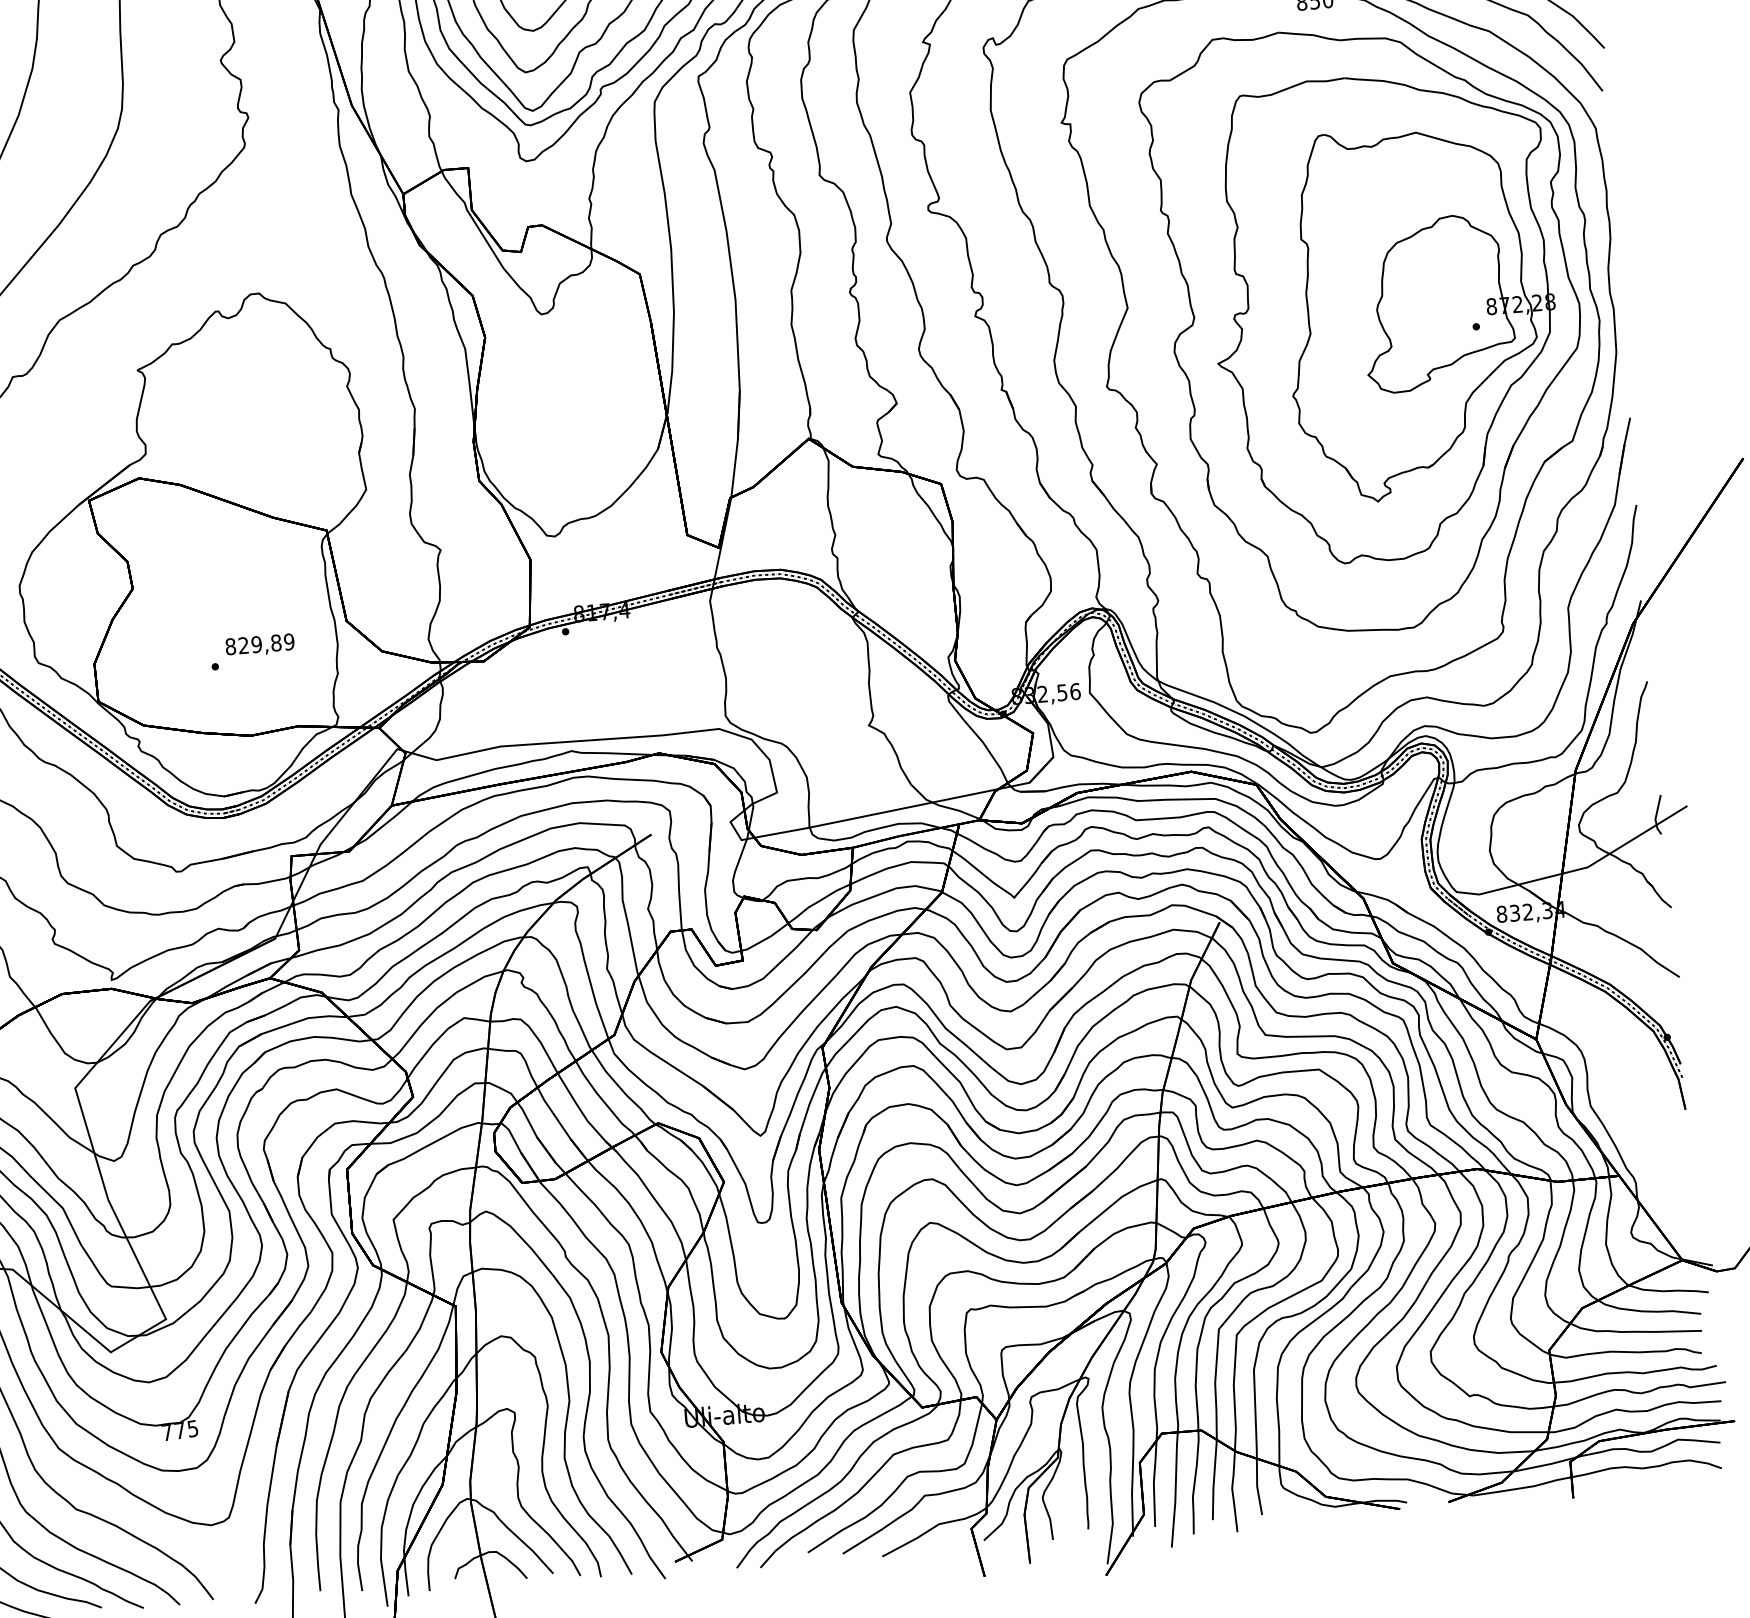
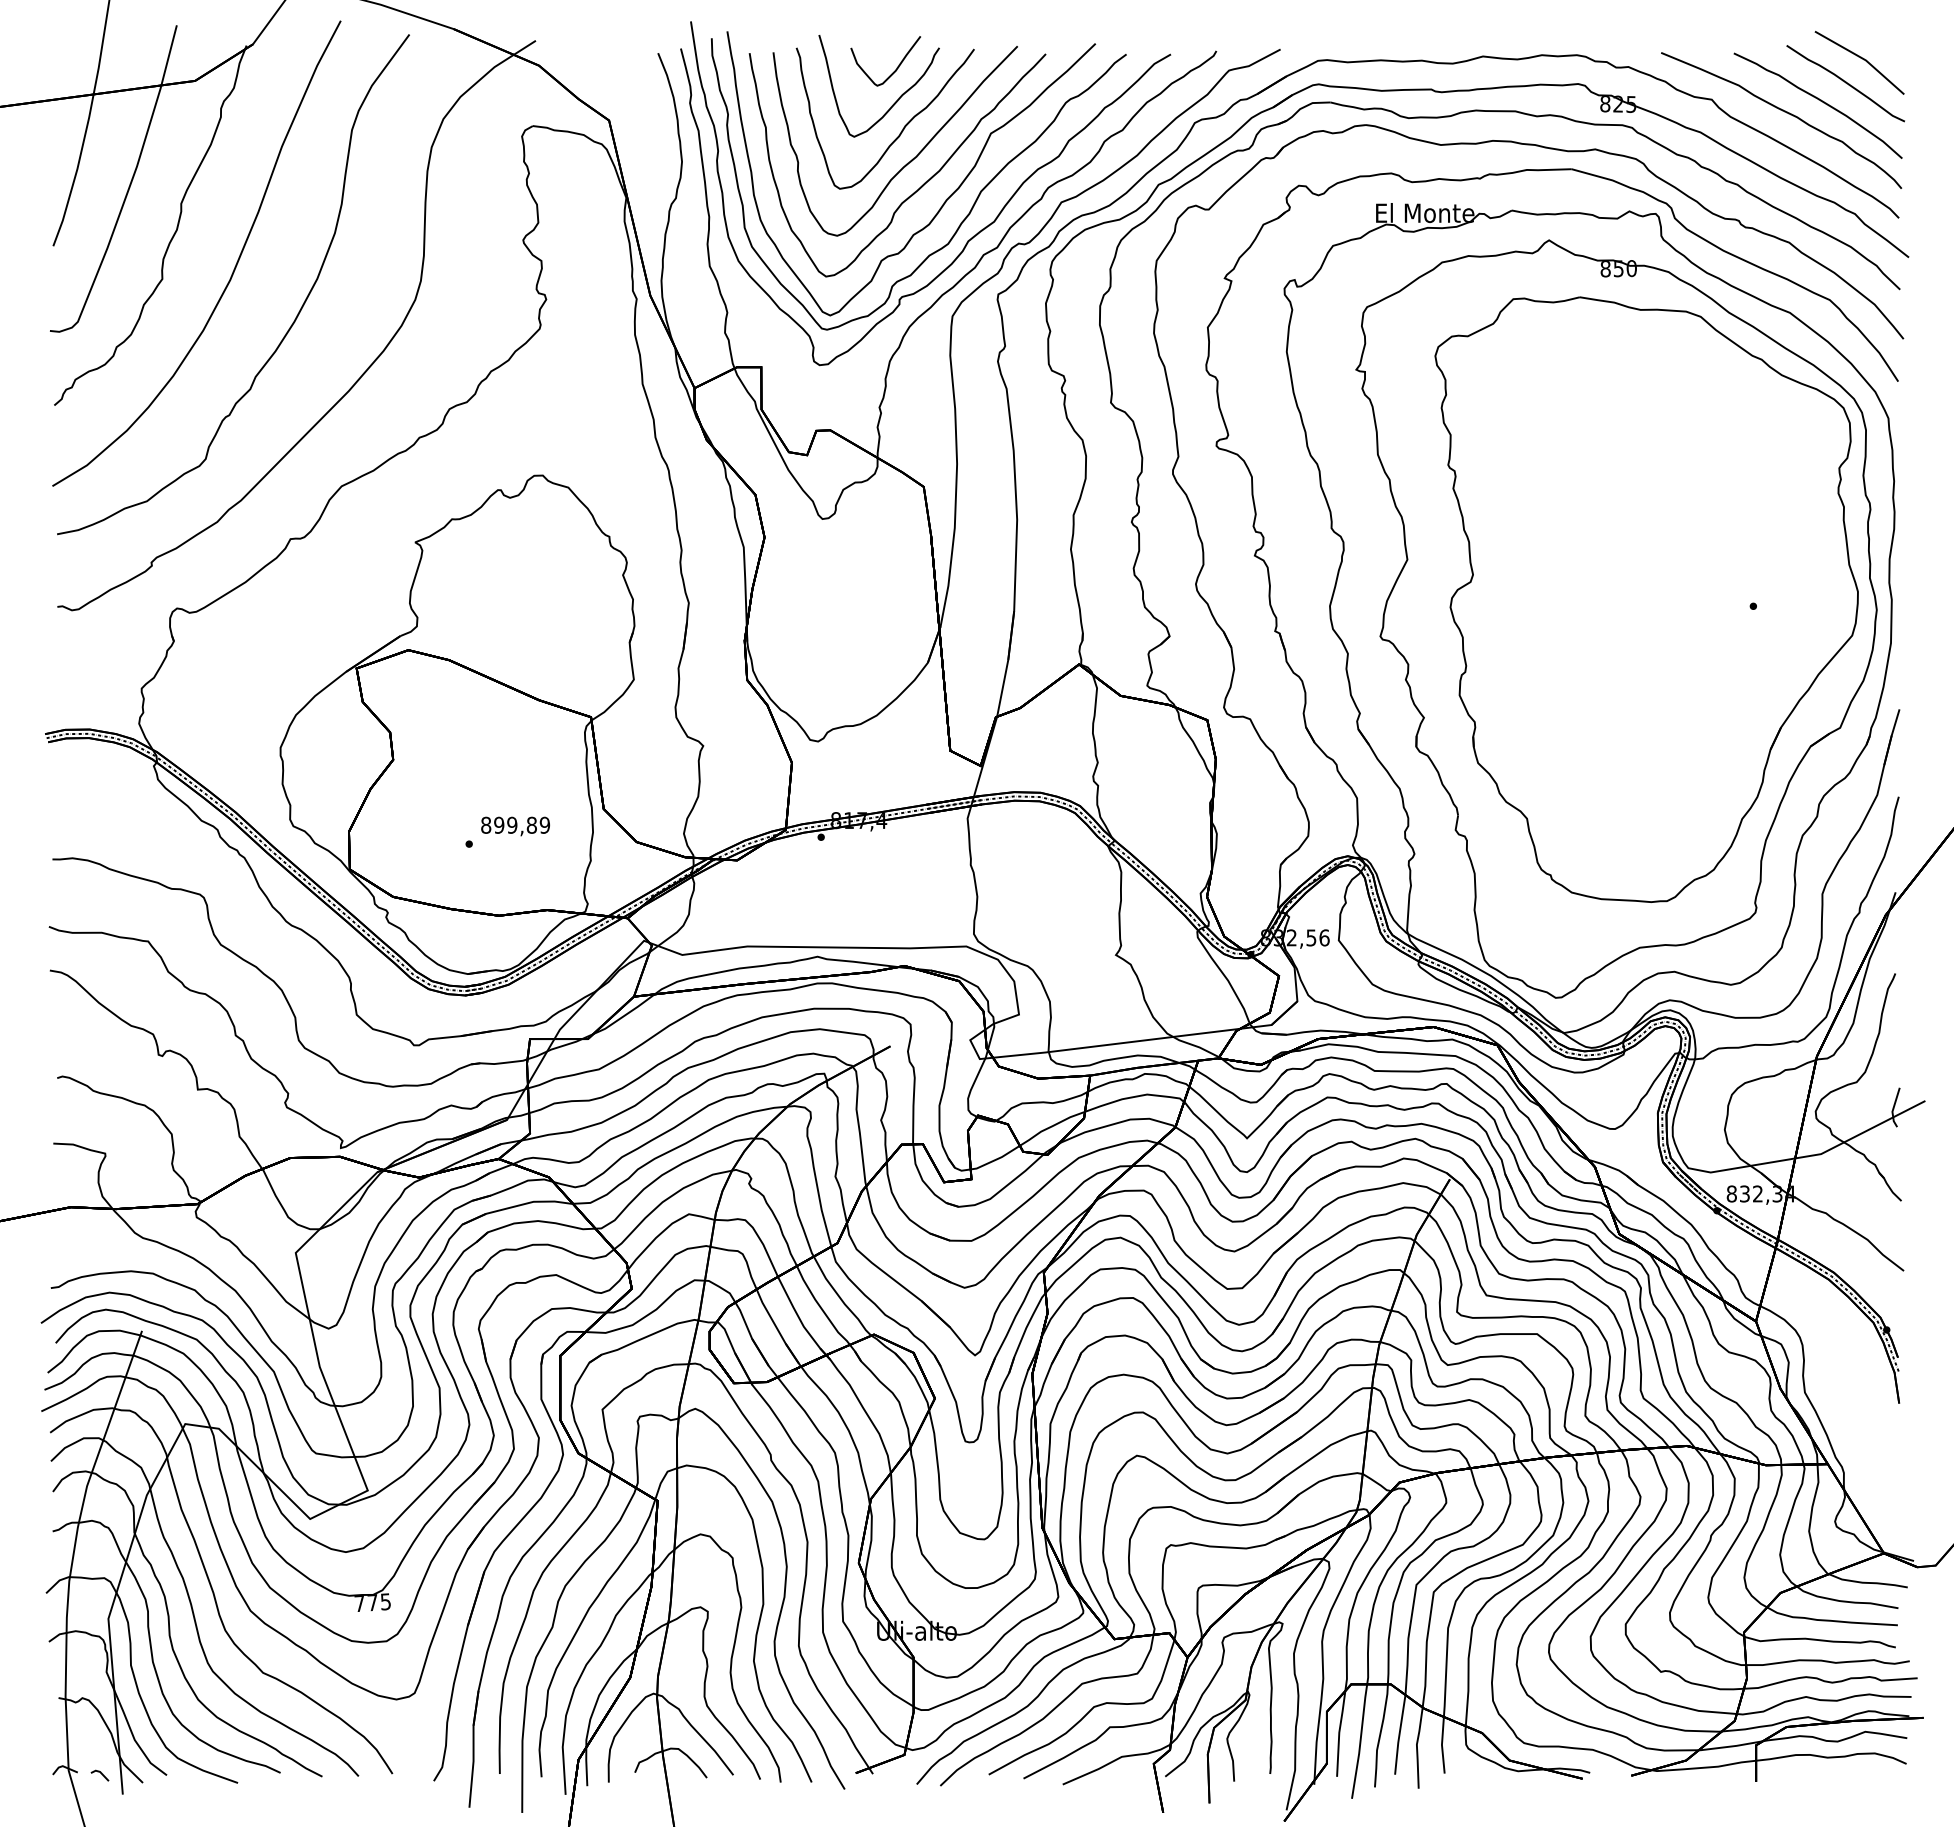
part: (1385, 317) -> (1663, 589), removed
text: (243, 644) -> (499, 824), 829,89 -> 899,89

